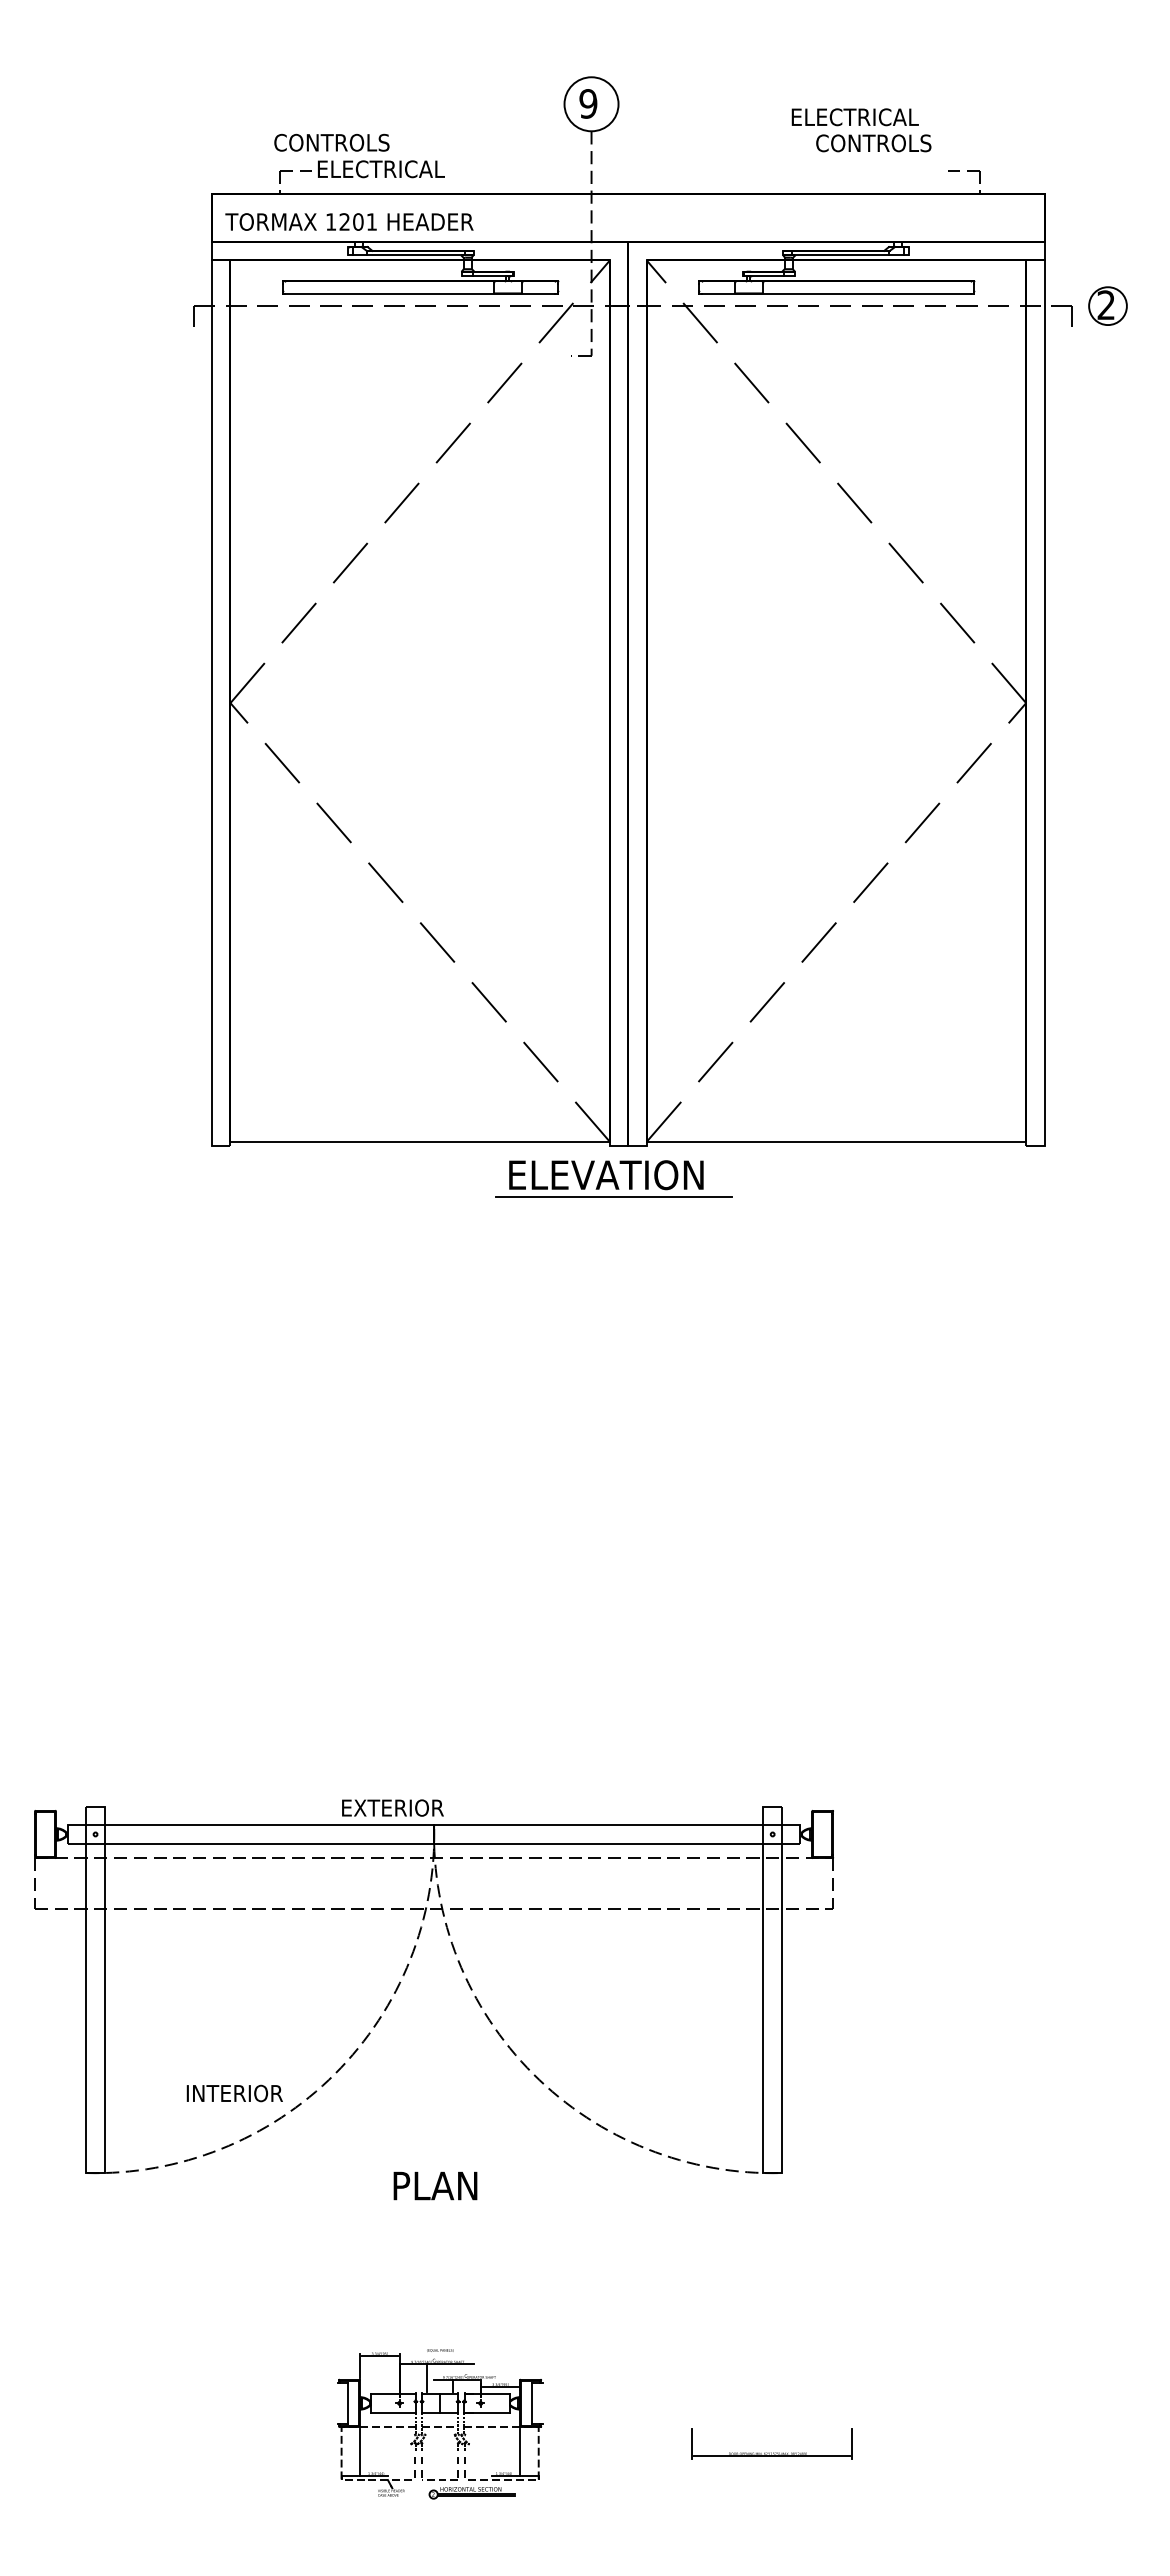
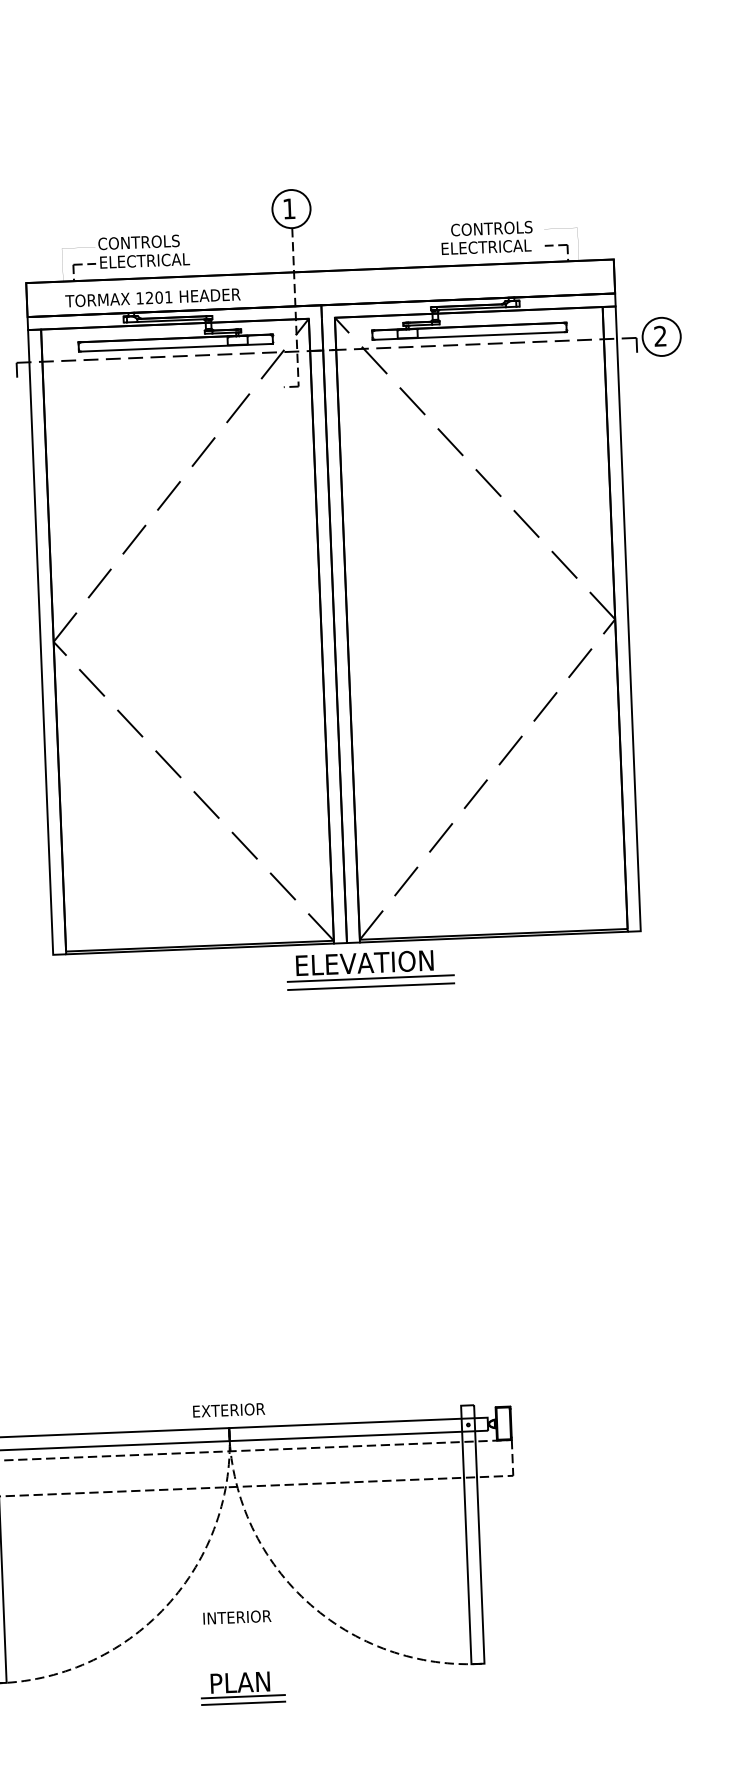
text: (588, 103) -> (289, 208), 9 -> 1
text: (854, 117) -> (485, 247), moved
text: (331, 142) -> (138, 242), moved
text: (349, 221) -> (152, 297), moved
circle: (1108, 306) -> (662, 337), size x1.43
line: (419, 1145) -> (199, 948), added
line: (836, 1145) -> (493, 936), added
part: (613, 1178) -> (369, 965), moved
line: (659, 1208) -> (370, 986), added
text: (392, 1807) -> (228, 1409), moved
text: (234, 2093) -> (237, 1617), moved
line: (438, 2206) -> (243, 1697), added
line: (438, 2215) -> (243, 1703), added

